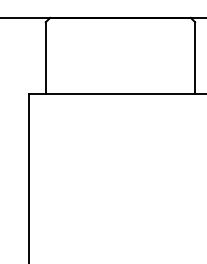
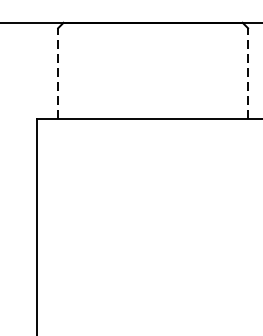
line: (45, 57) -> (57, 73), solid -> dashed
line: (195, 57) -> (248, 73), solid -> dashed

